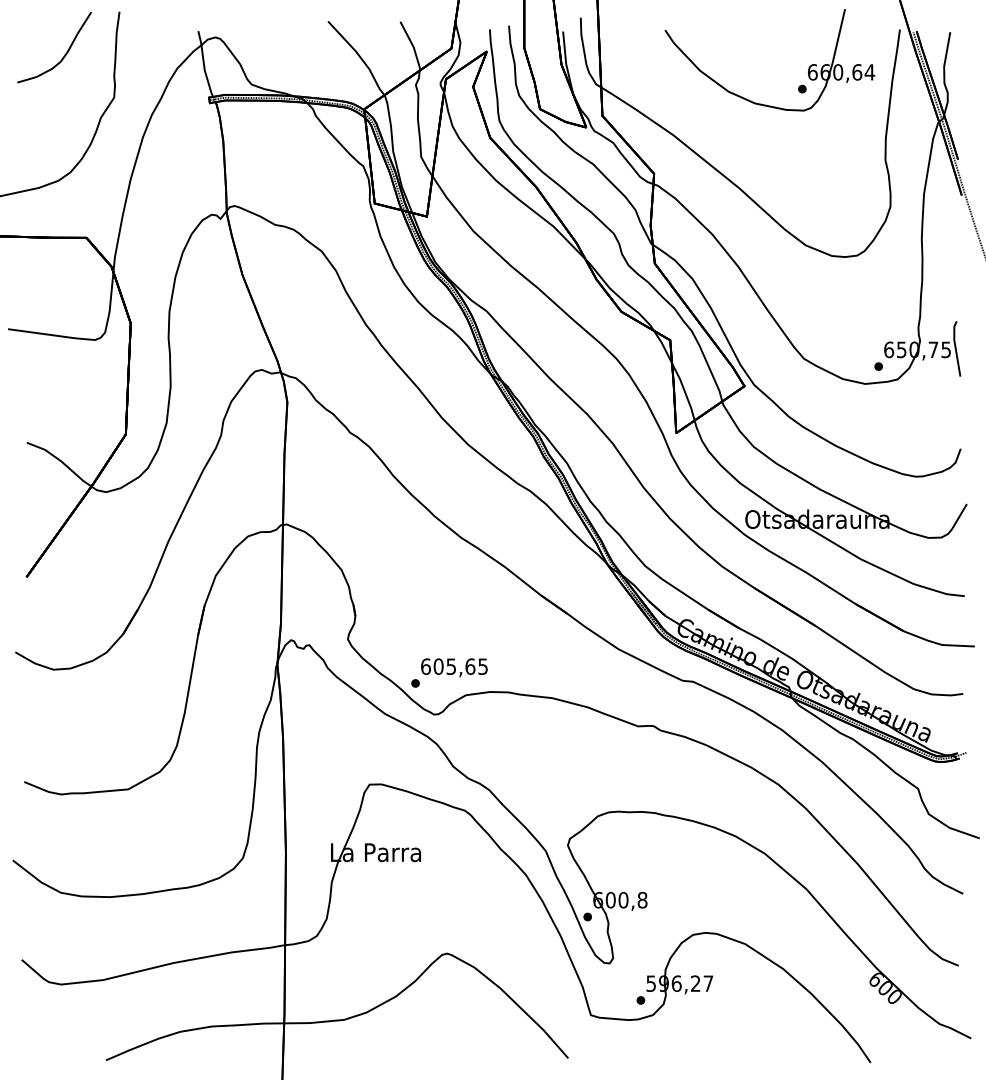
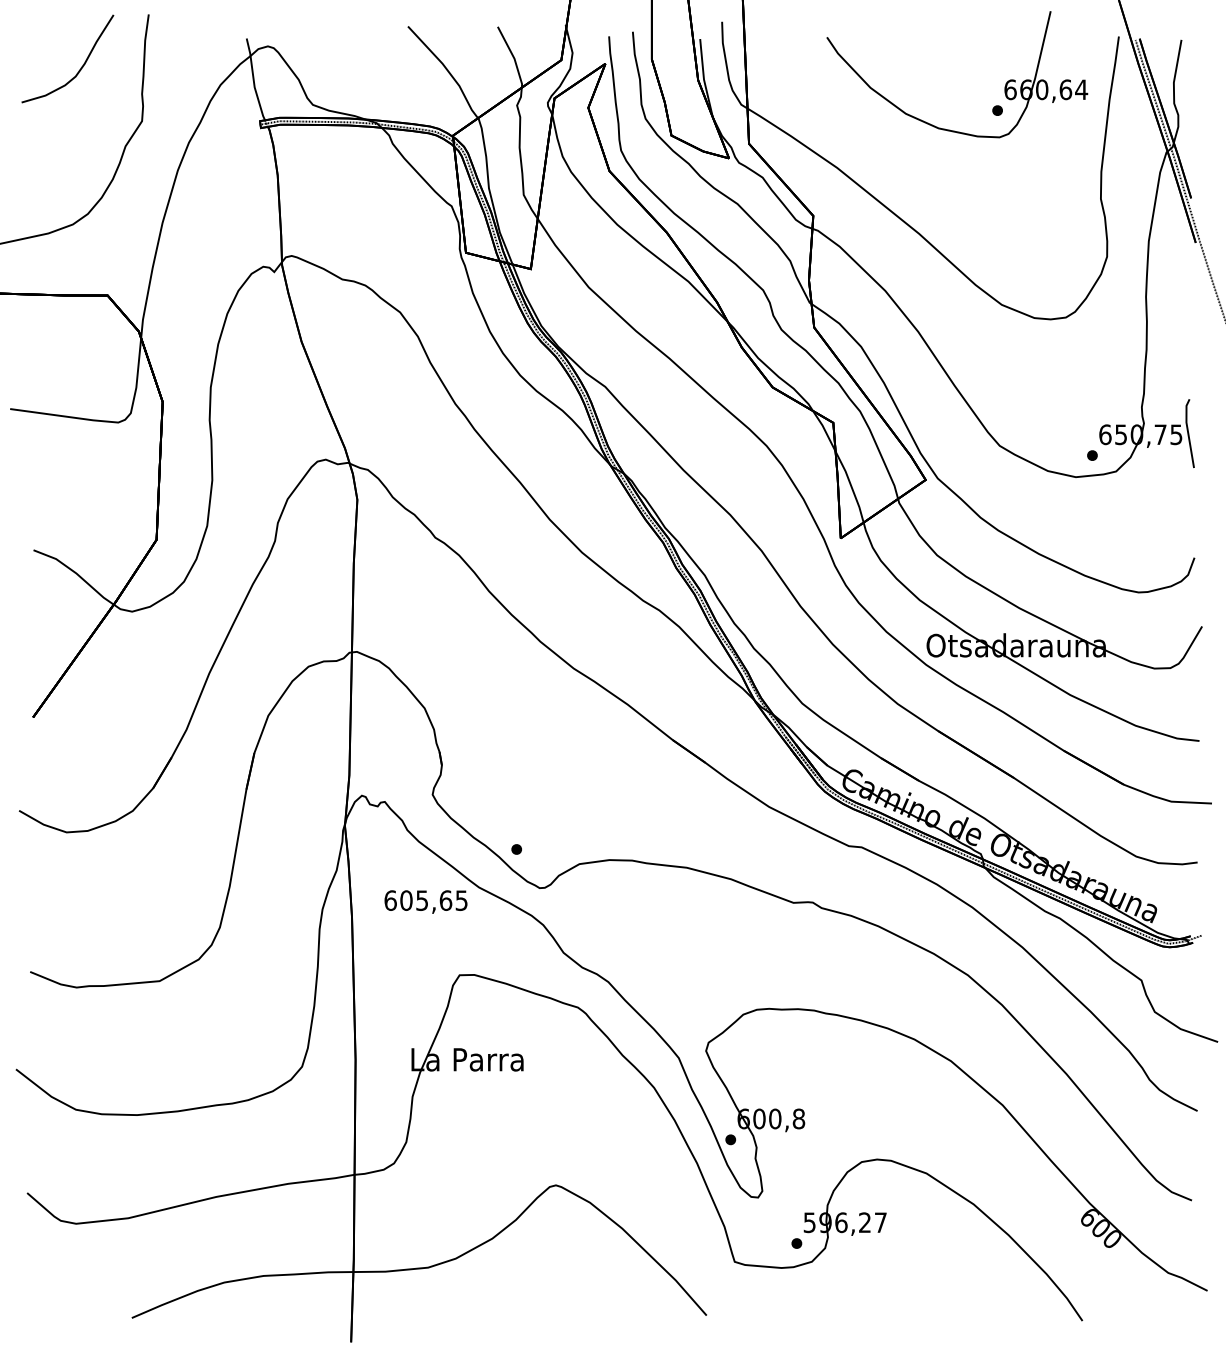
text: (453, 667) -> (425, 901), moved

